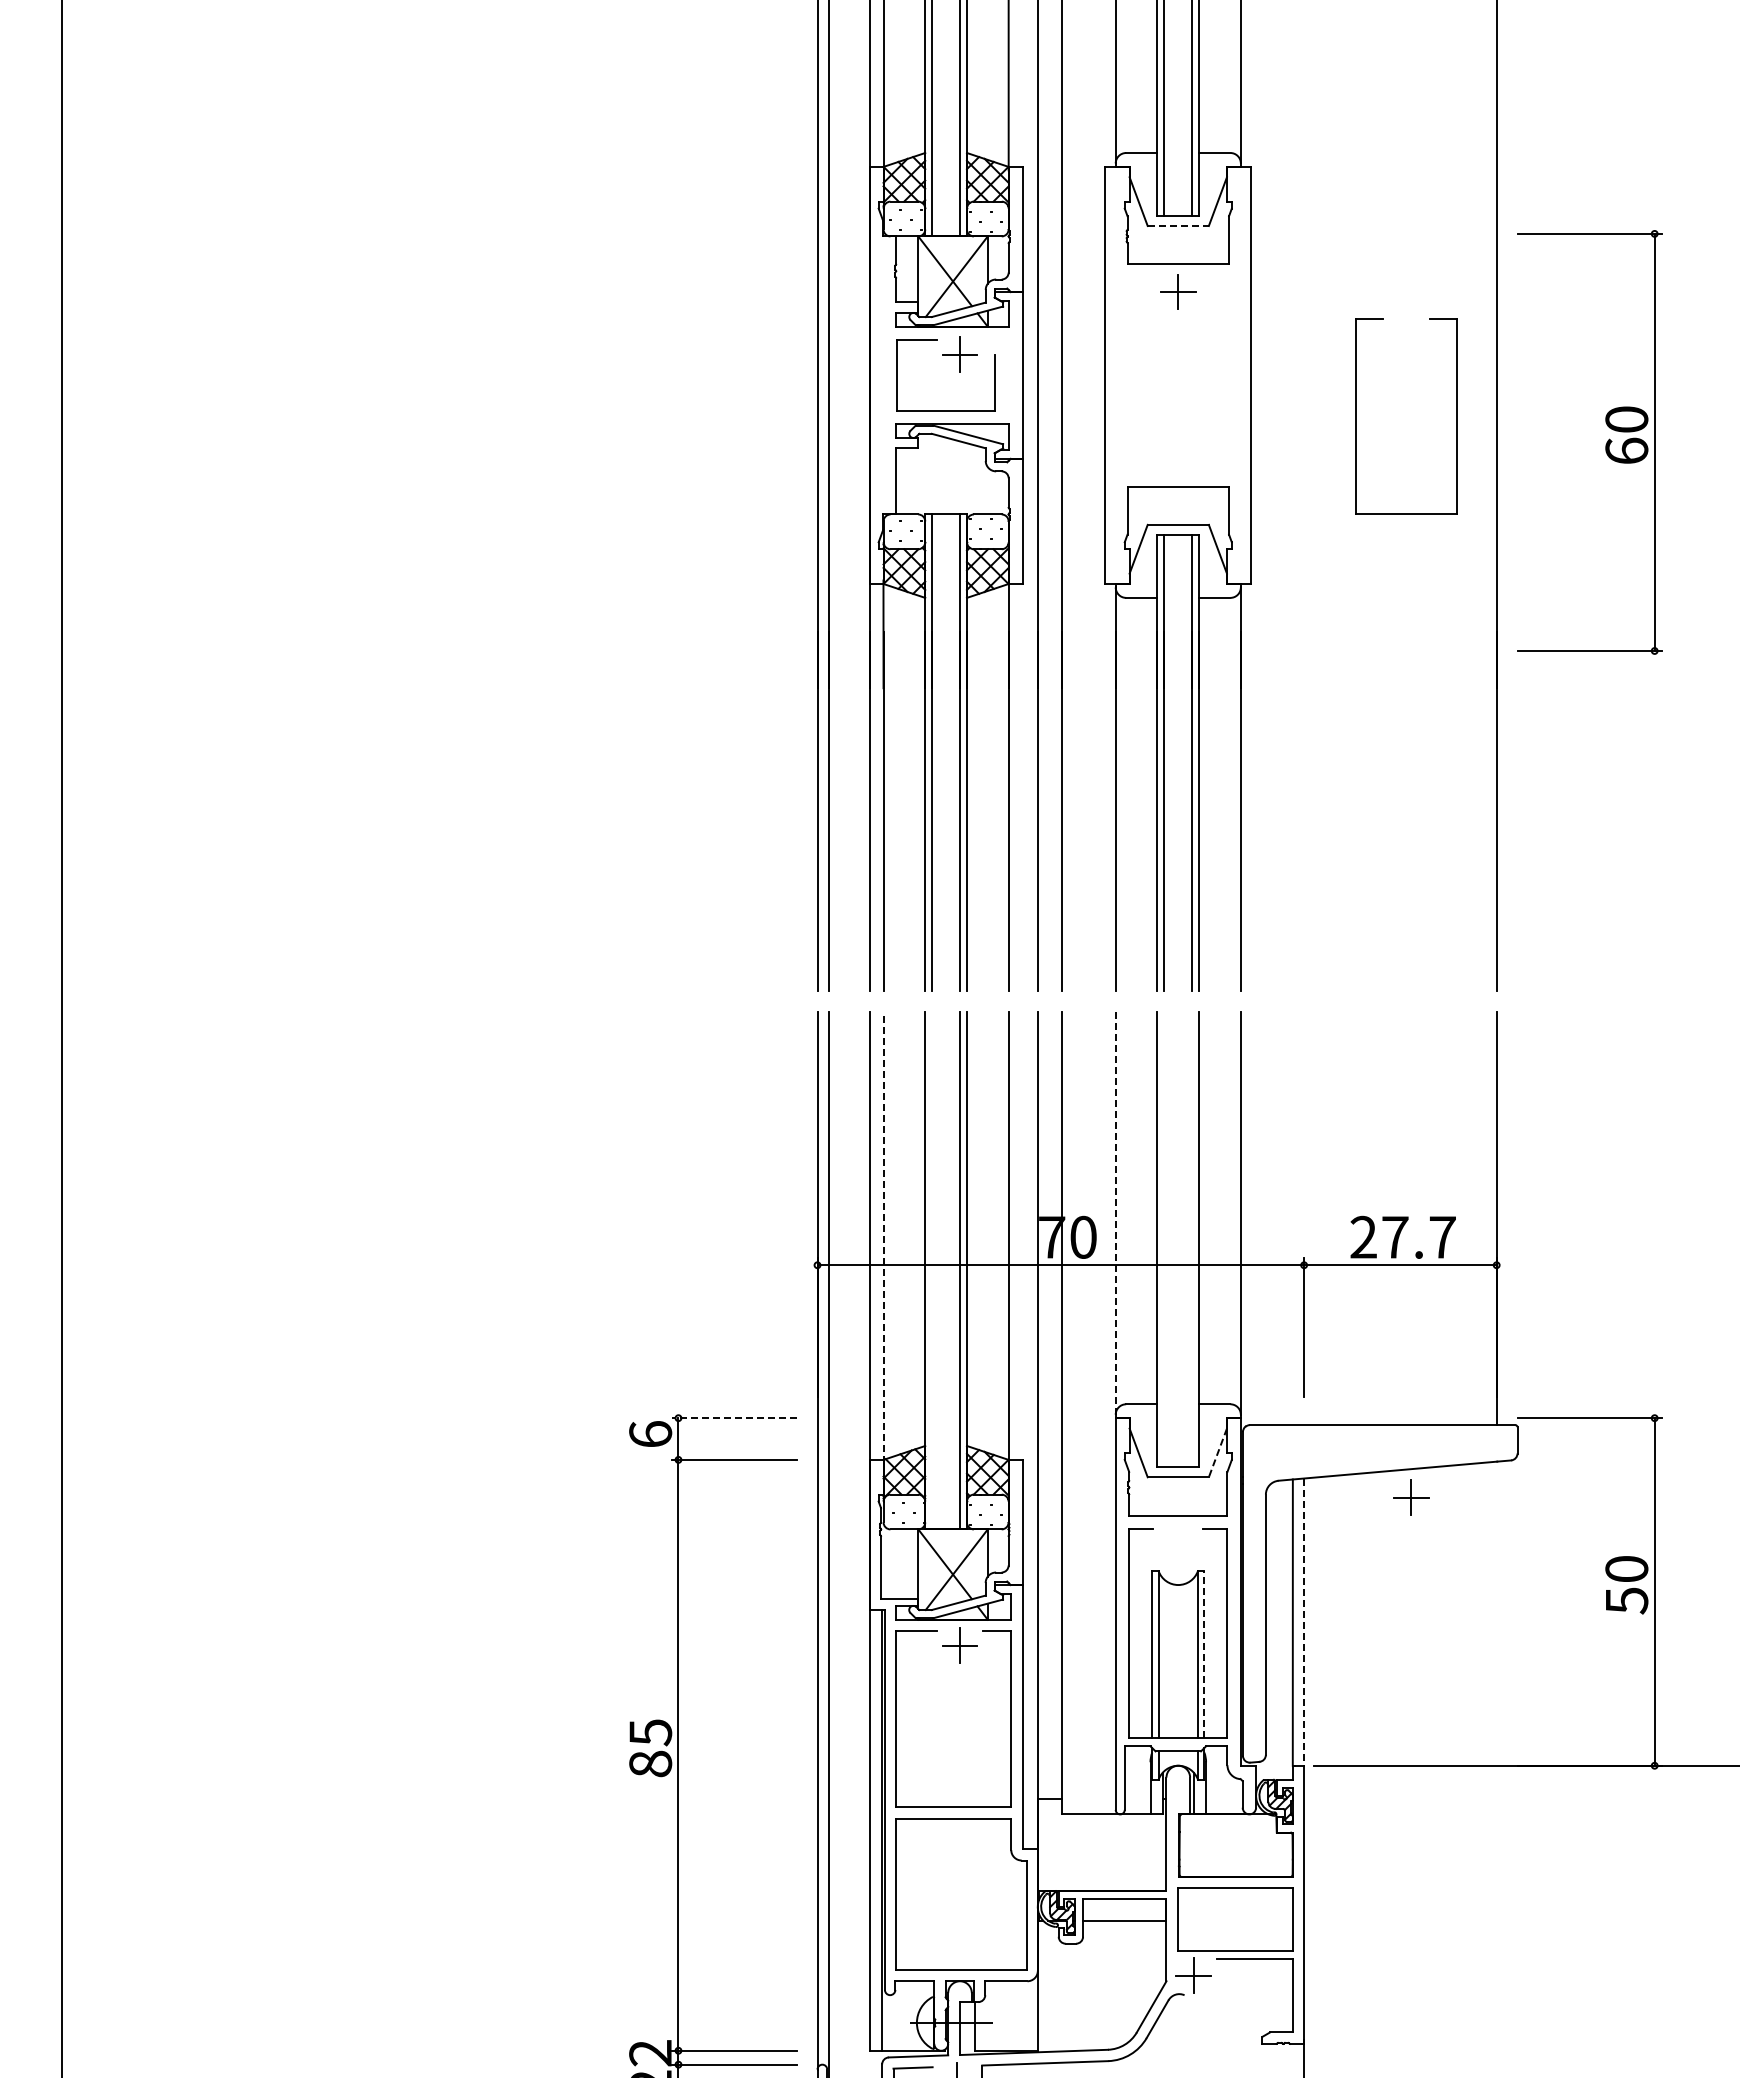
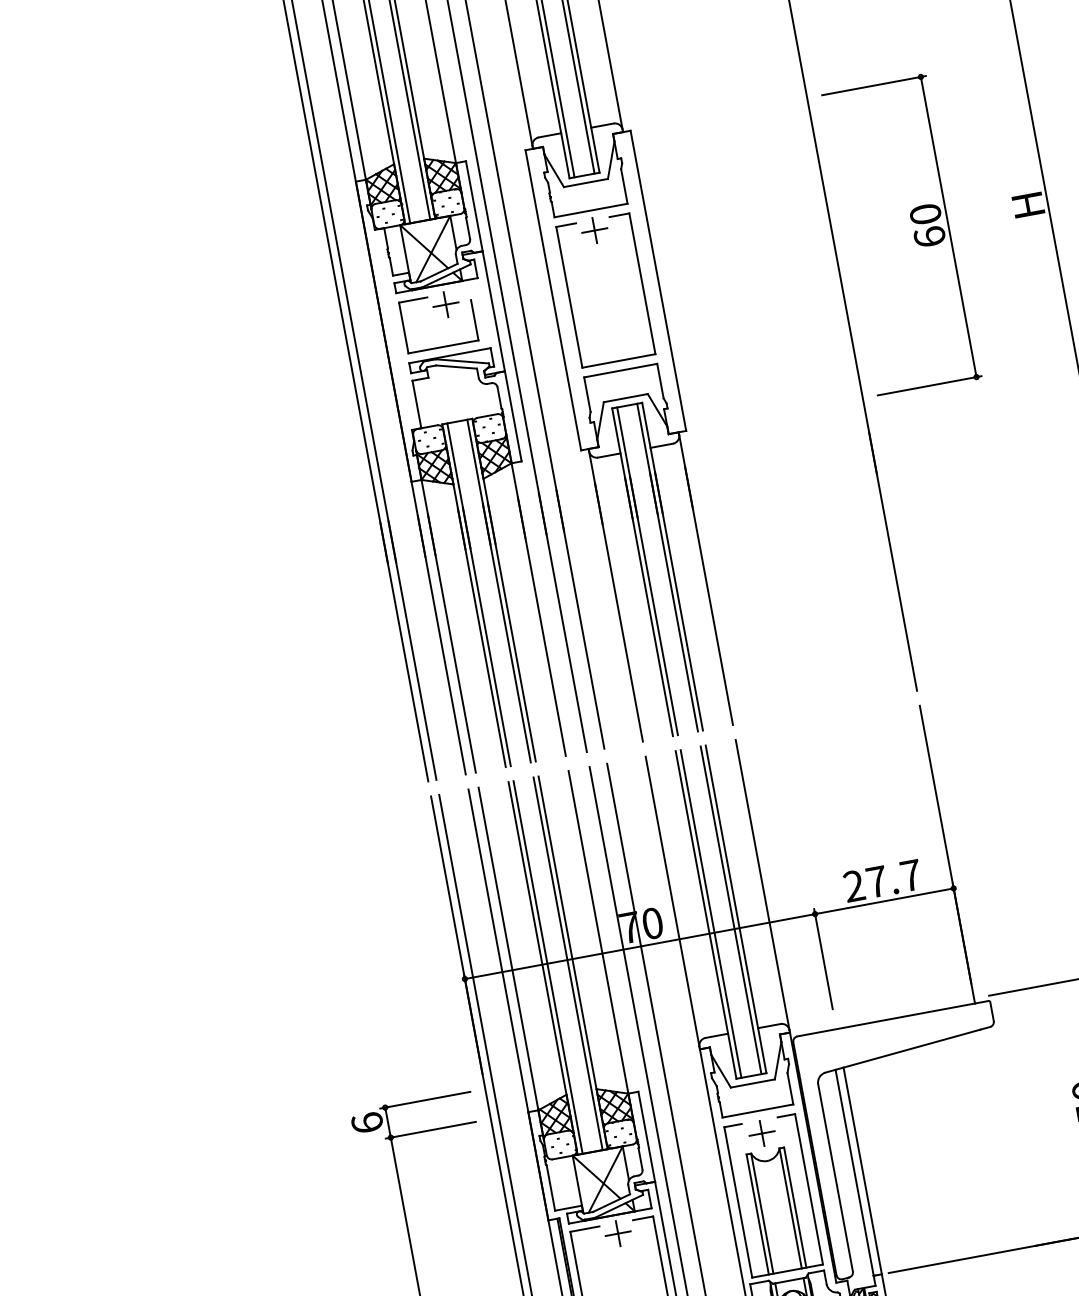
line: (1178, 226) -> (586, 183), dashed -> solid
part: (1356, 416) -> (570, 297), moved
part: (1605, 444) -> (913, 235), moved
line: (1115, 1213) -> (672, 902), dashed -> solid
line: (883, 1237) -> (508, 950), dashed -> solid
line: (1164, 1238) -> (711, 913), added
line: (1192, 1238) -> (731, 909), added
line: (932, 1270) -> (548, 967), added
line: (734, 1418) -> (425, 1100), dashed -> solid
line: (1217, 1452) -> (777, 1060), dashed -> solid
part: (1411, 1497) -> (762, 1133), moved
line: (1304, 1622) -> (863, 1171), dashed -> solid
line: (1204, 1654) -> (795, 1207), dashed -> solid

